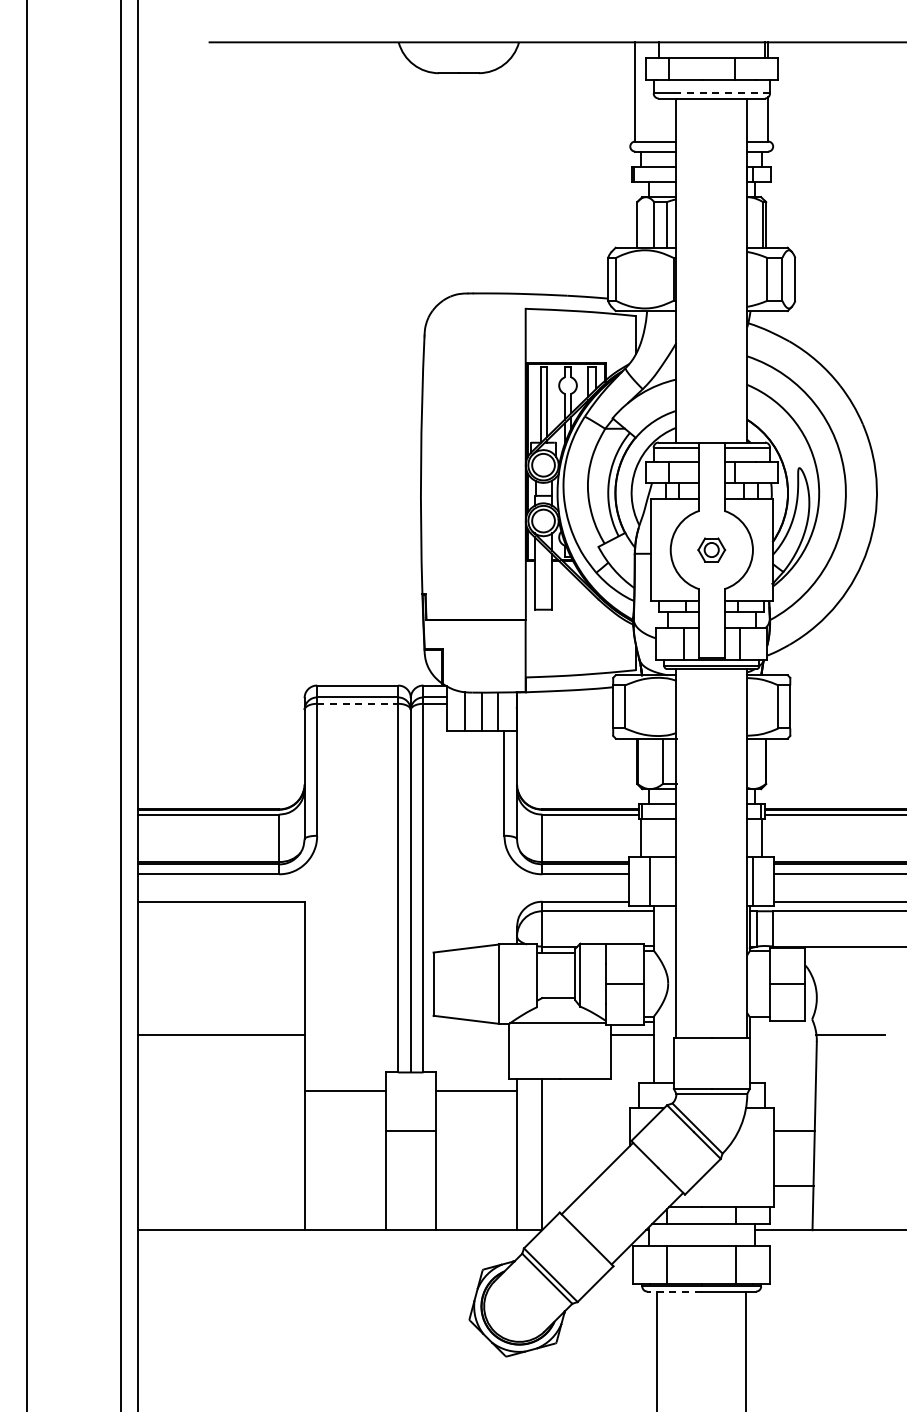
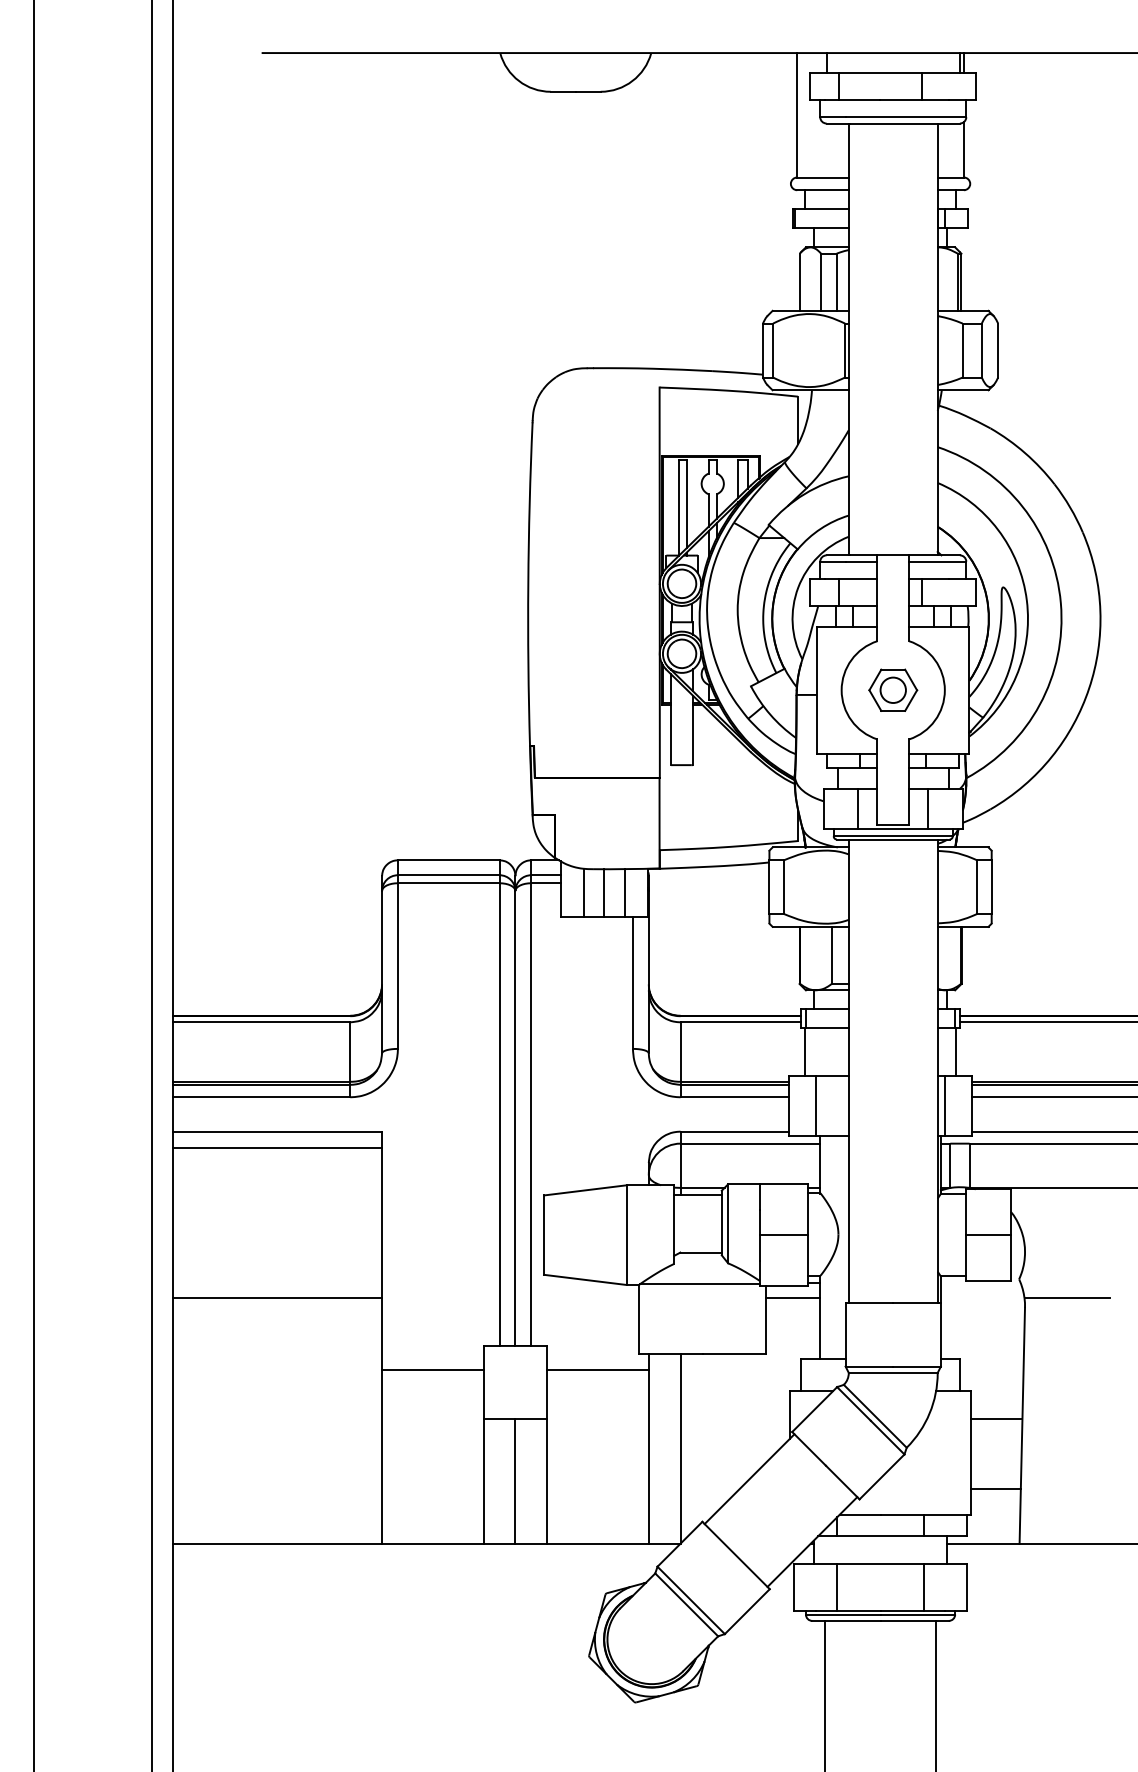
line: (722, 93) -> (906, 117), dashed -> solid
part: (711, 549) -> (892, 689), size x1.43
line: (358, 703) -> (449, 882), dashed -> solid
line: (220, 914) -> (276, 1147), added
line: (410, 1180) -> (515, 1481), added
line: (674, 1291) -> (846, 1620), dashed -> solid

